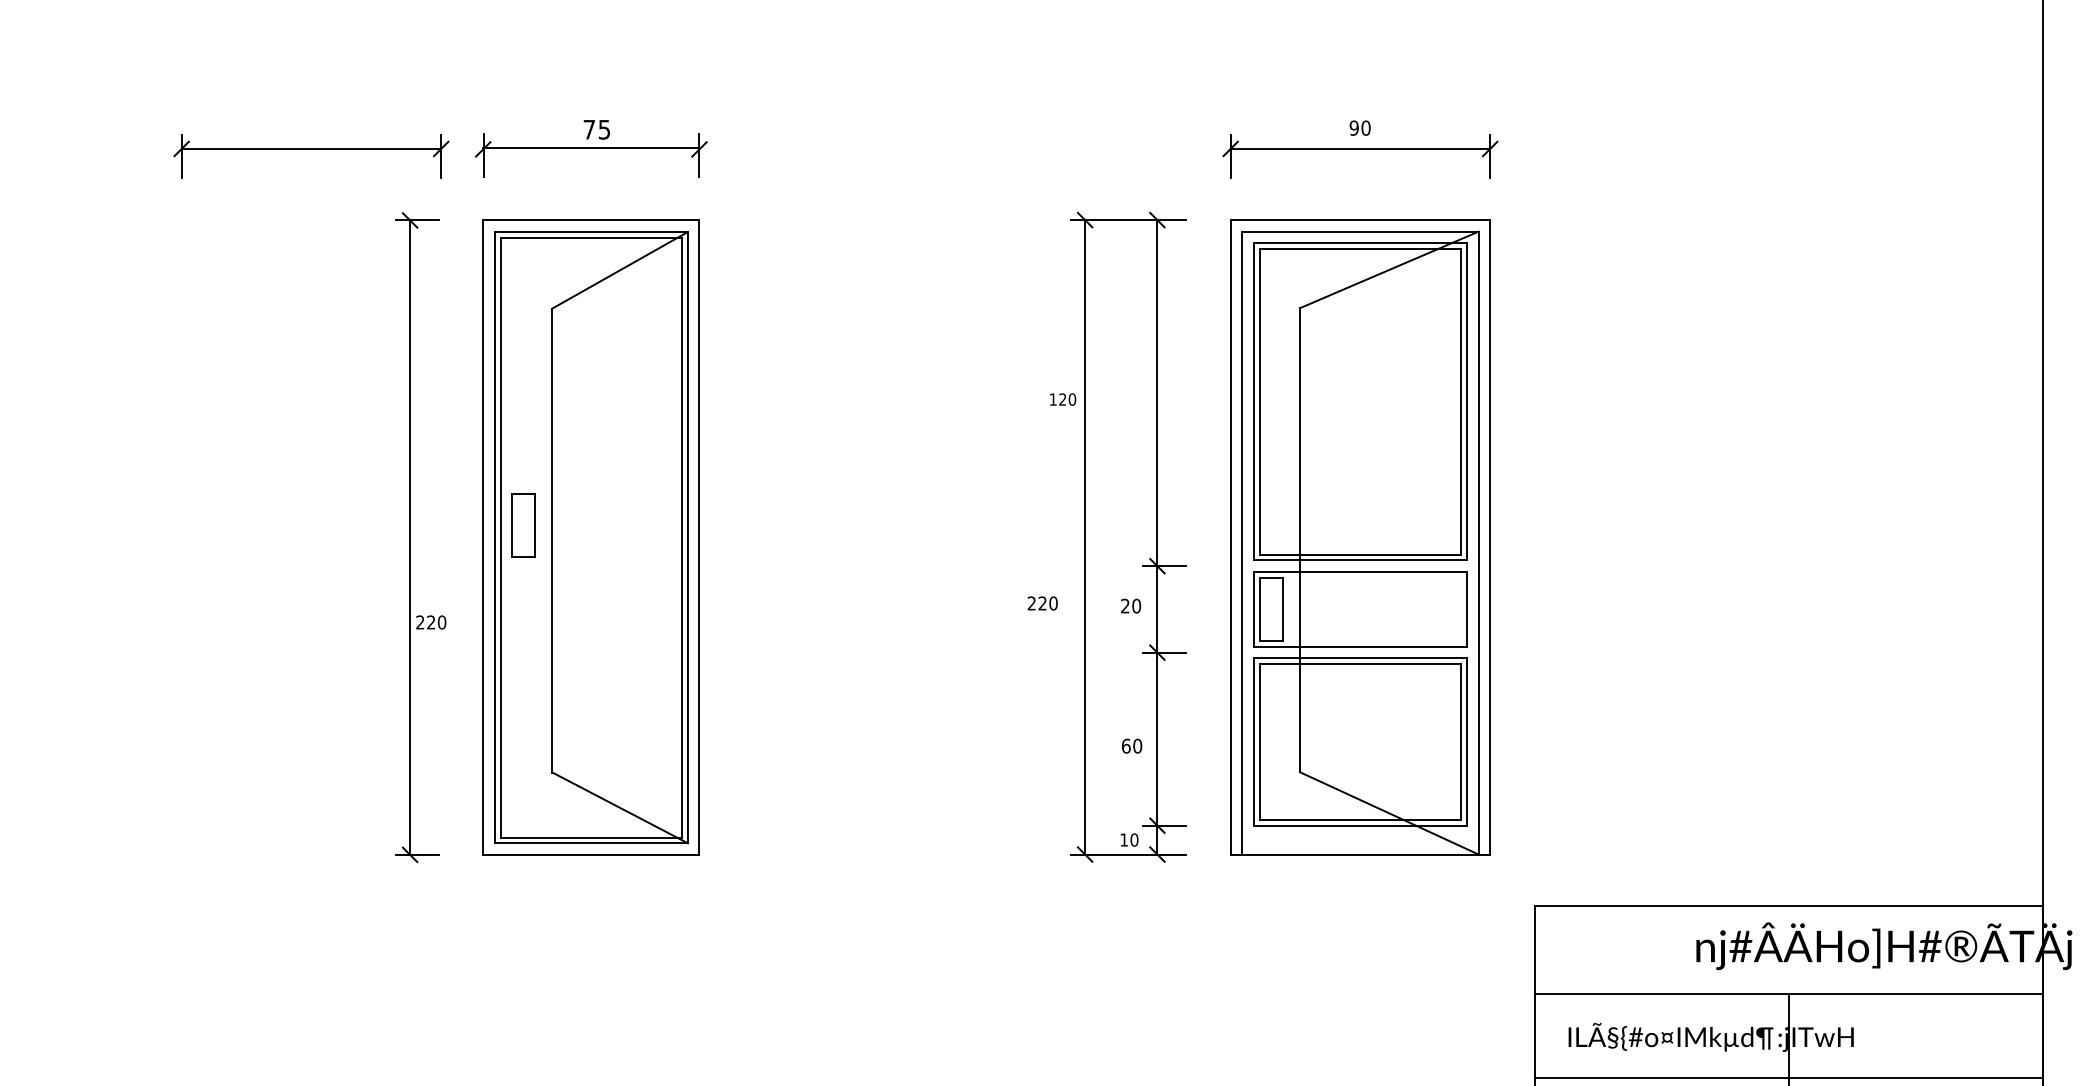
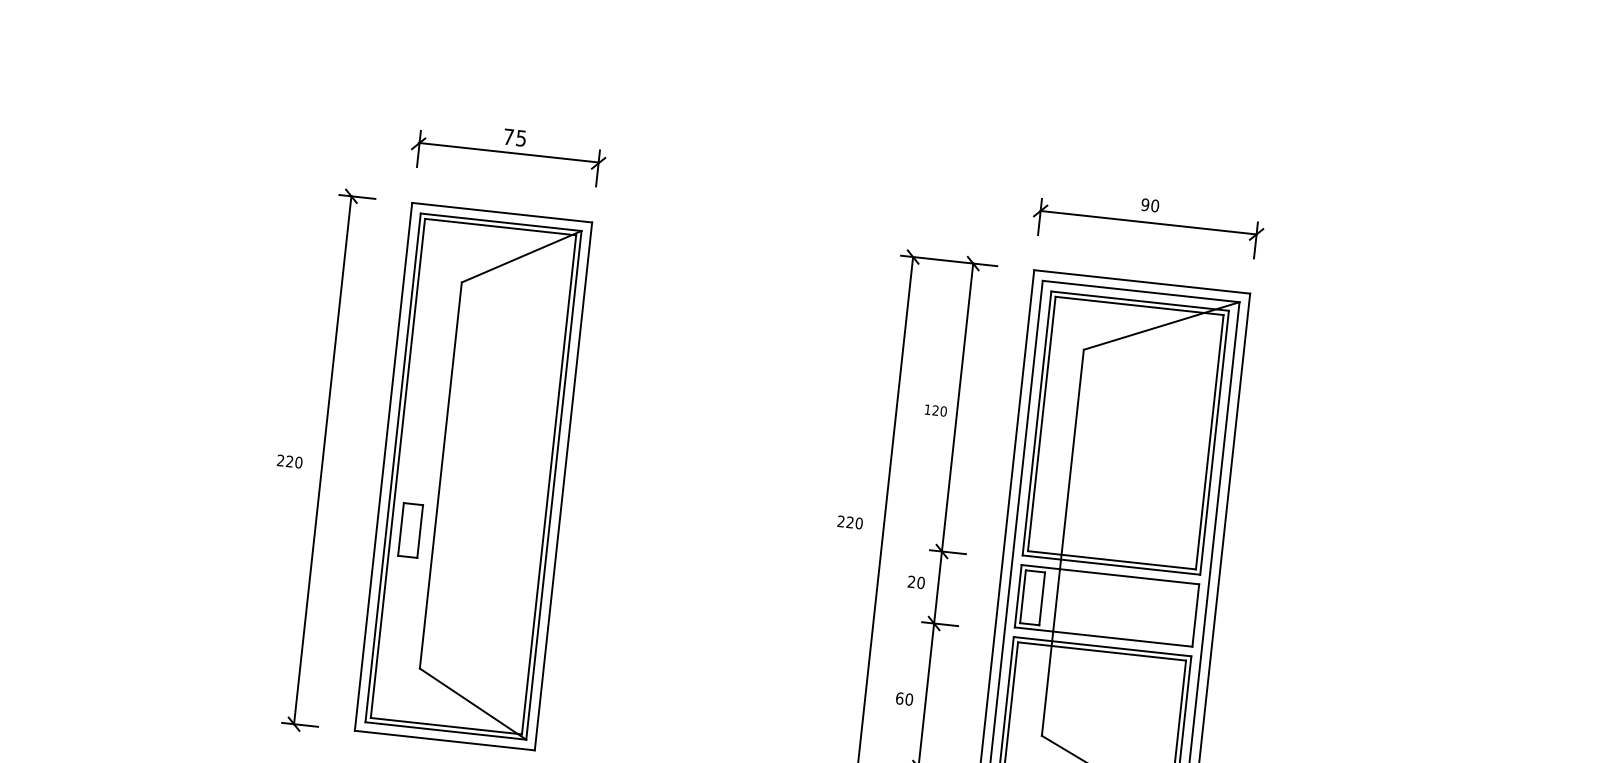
part: (311, 149) -> (275, 128), removed
text: (1063, 399) -> (936, 410), moved
part: (523, 525) -> (410, 530), moved
text: (1042, 603) -> (850, 522), moved
text: (431, 622) -> (290, 461), moved

